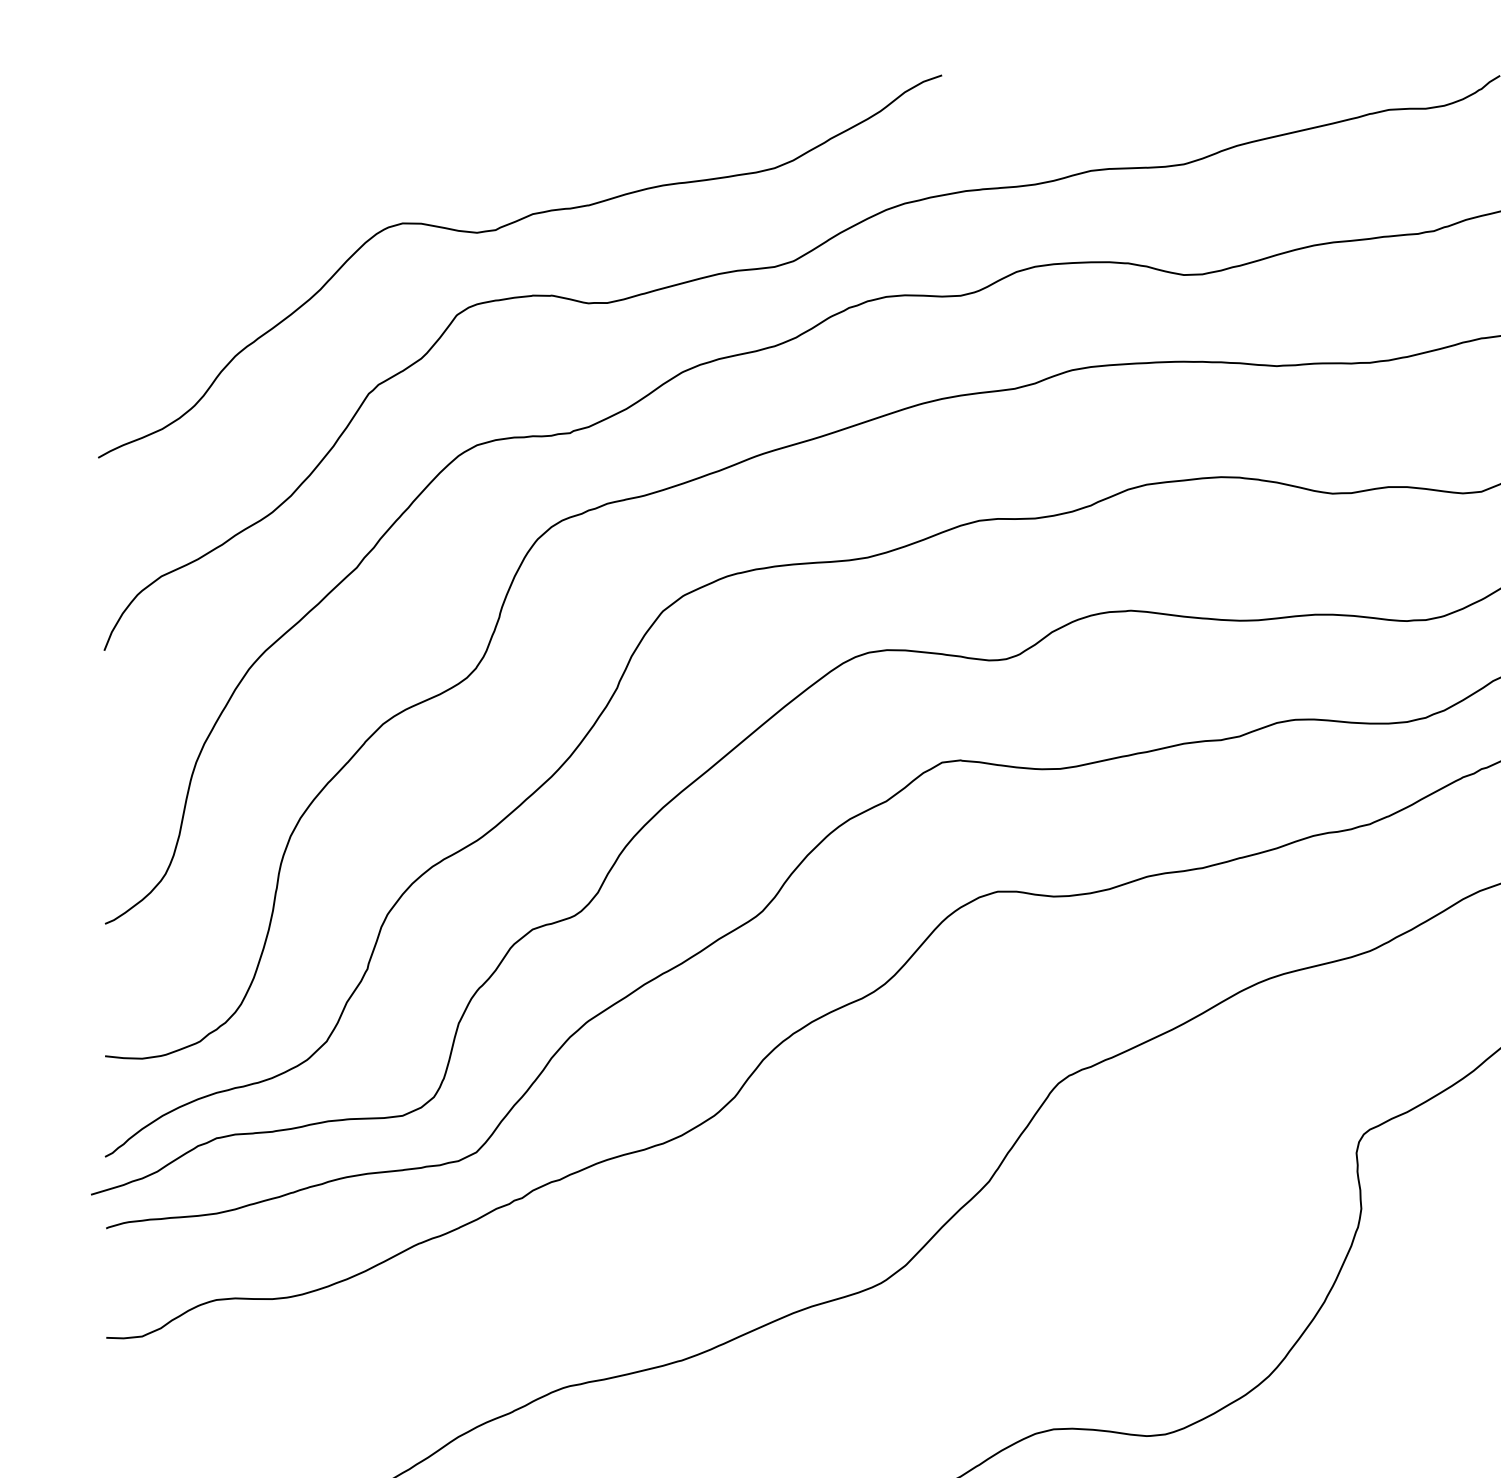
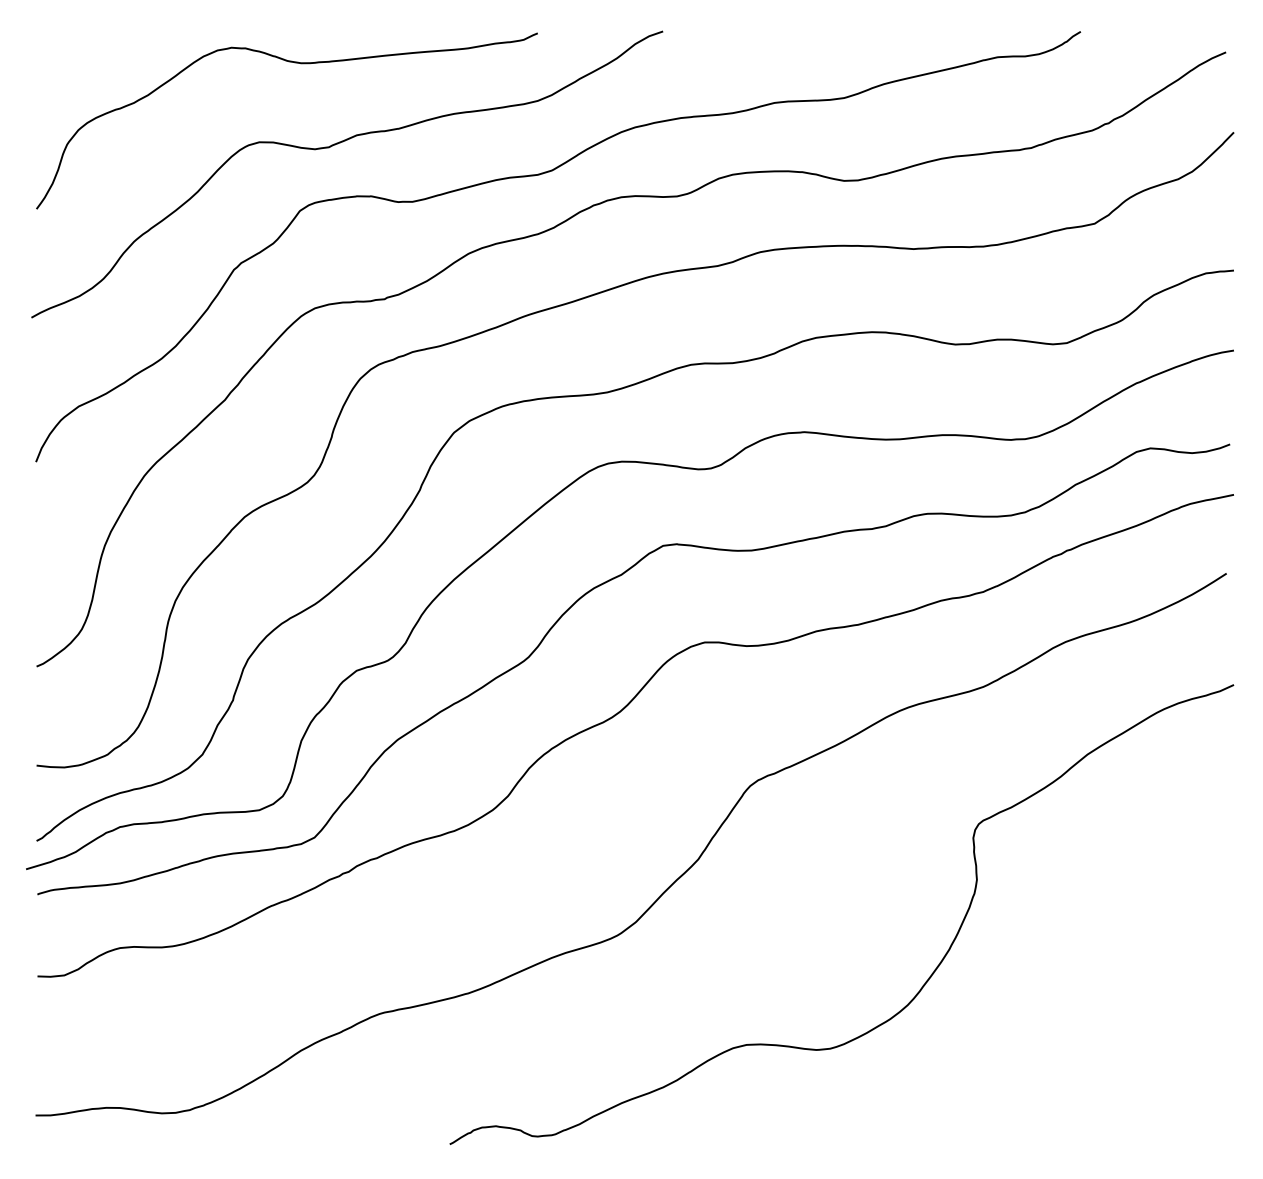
curve: (449, 118) -> (294, 63), added

